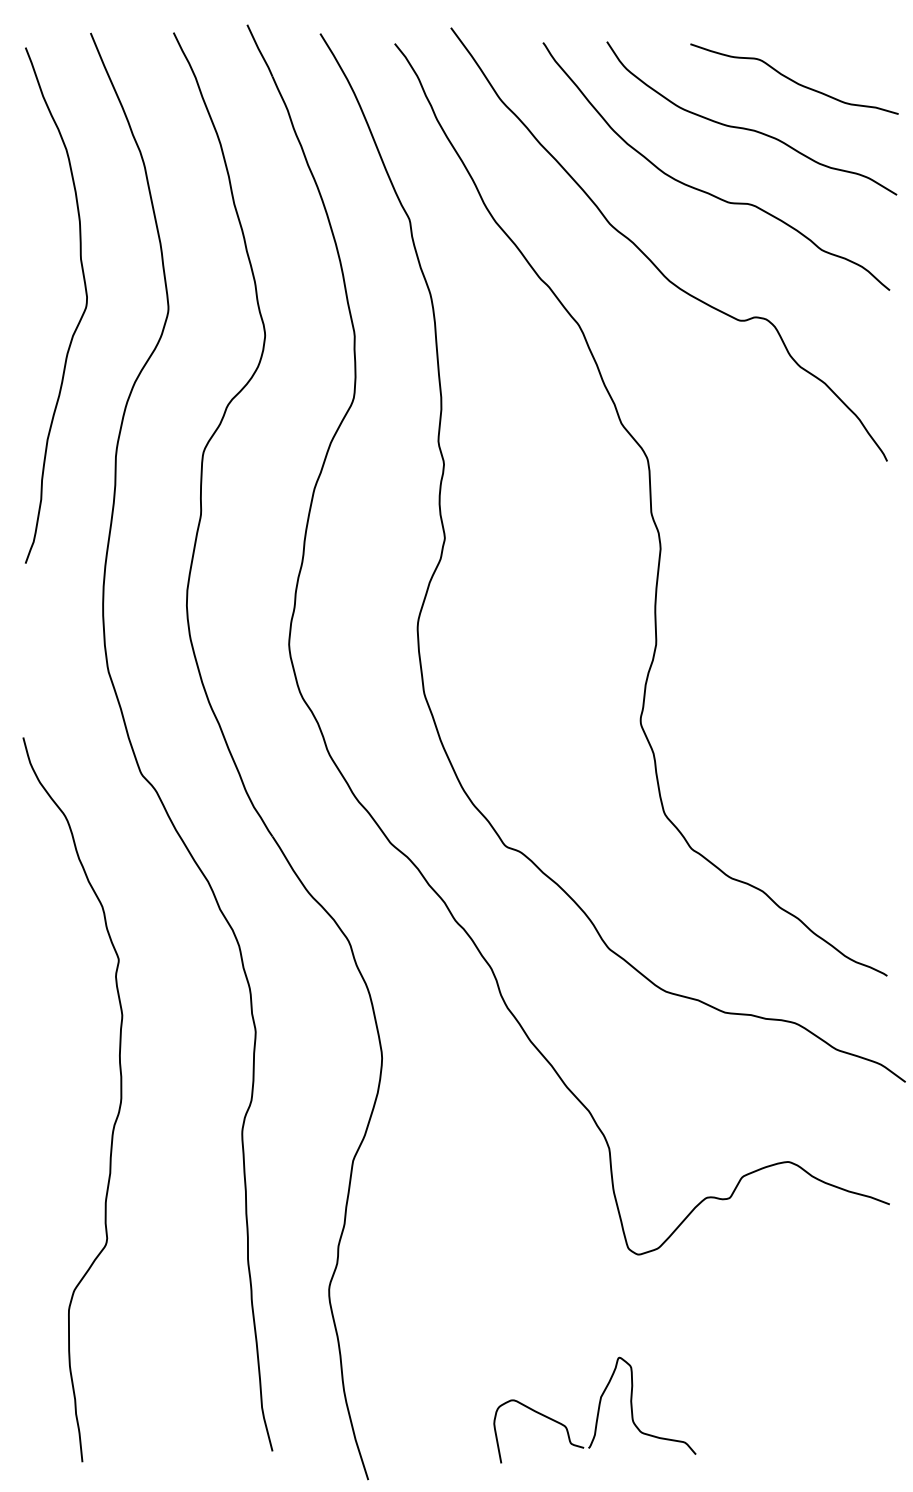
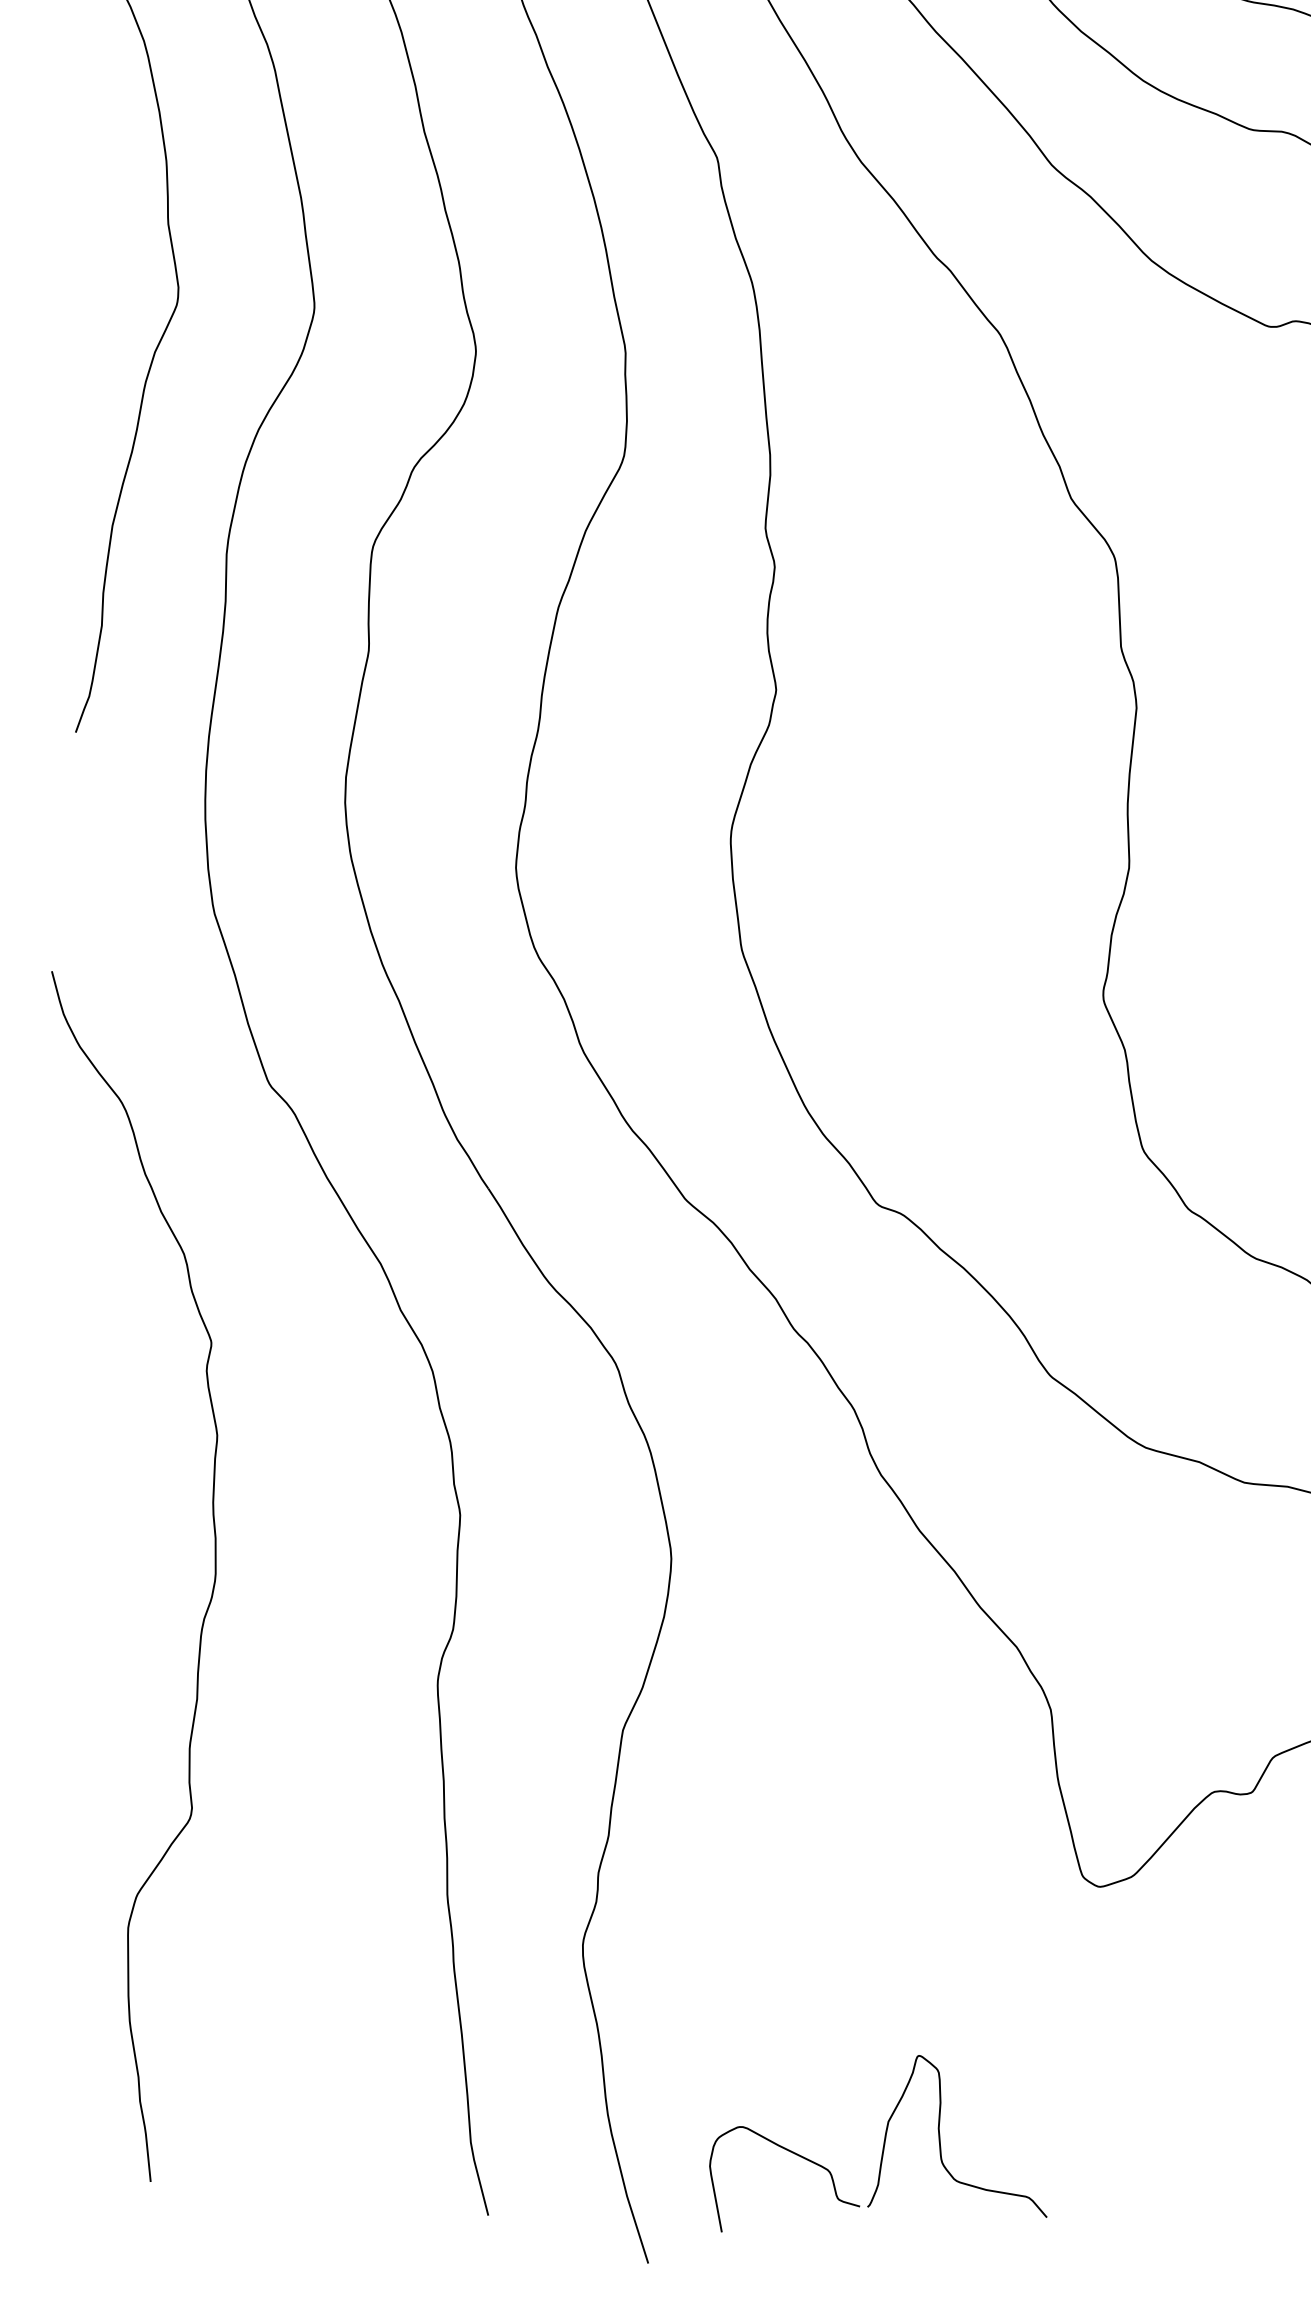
curve: (118, 1108) -> (210, 1591), moved
part: (594, 1409) -> (877, 2142), moved

